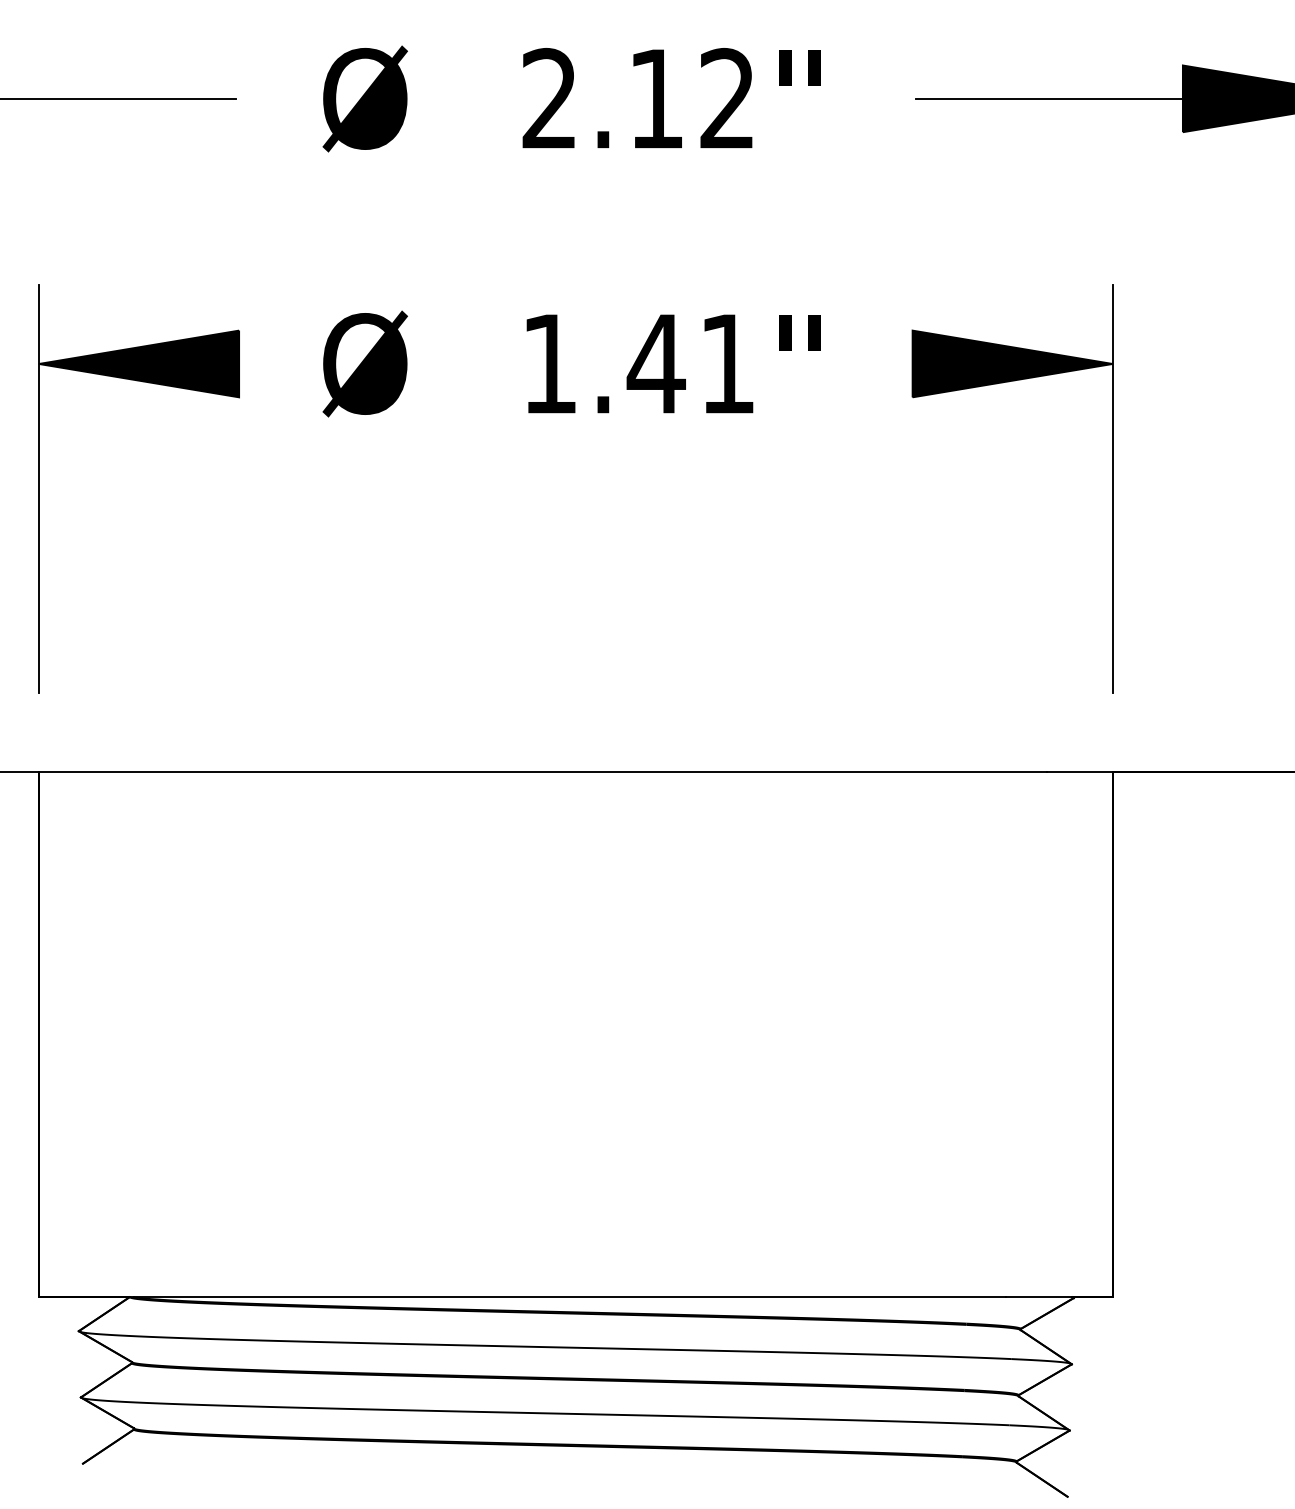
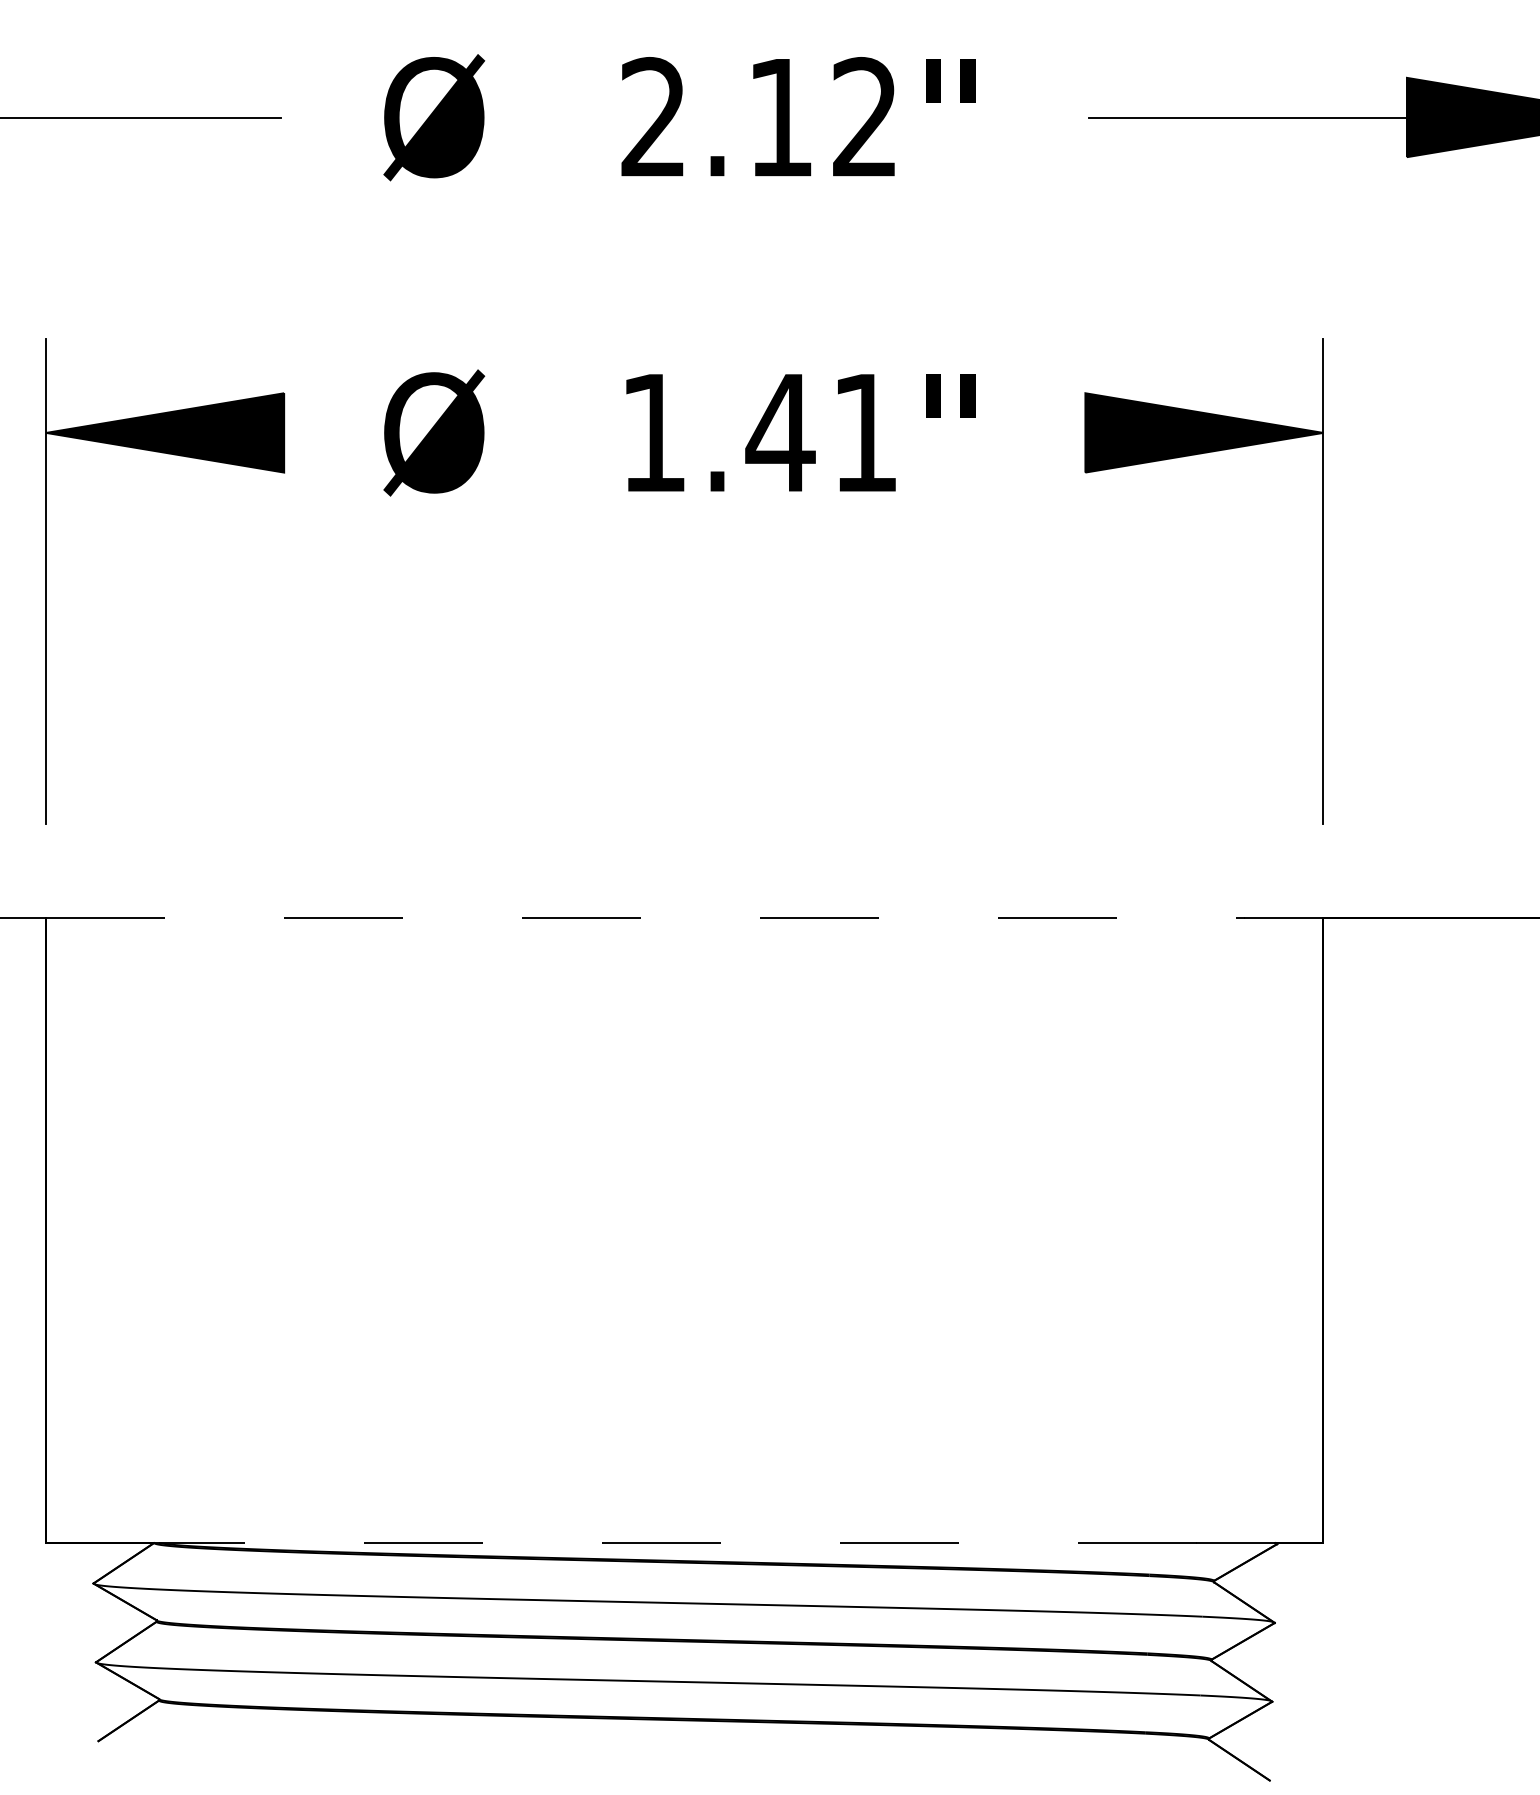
line: (543, 772) -> (646, 918), solid -> dashed
line: (569, 1297) -> (677, 1543), solid -> dashed

